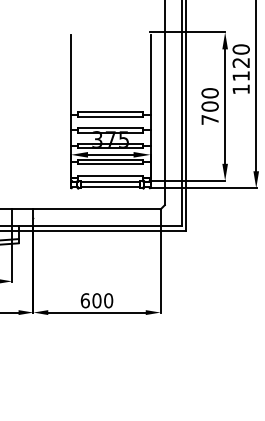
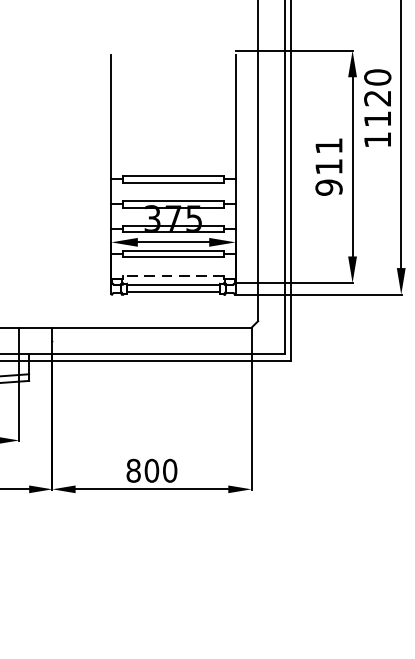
text: (209, 106) -> (328, 166), 700 -> 911
line: (110, 176) -> (173, 276), solid -> dashed
text: (84, 300) -> (132, 470), 600 -> 800

